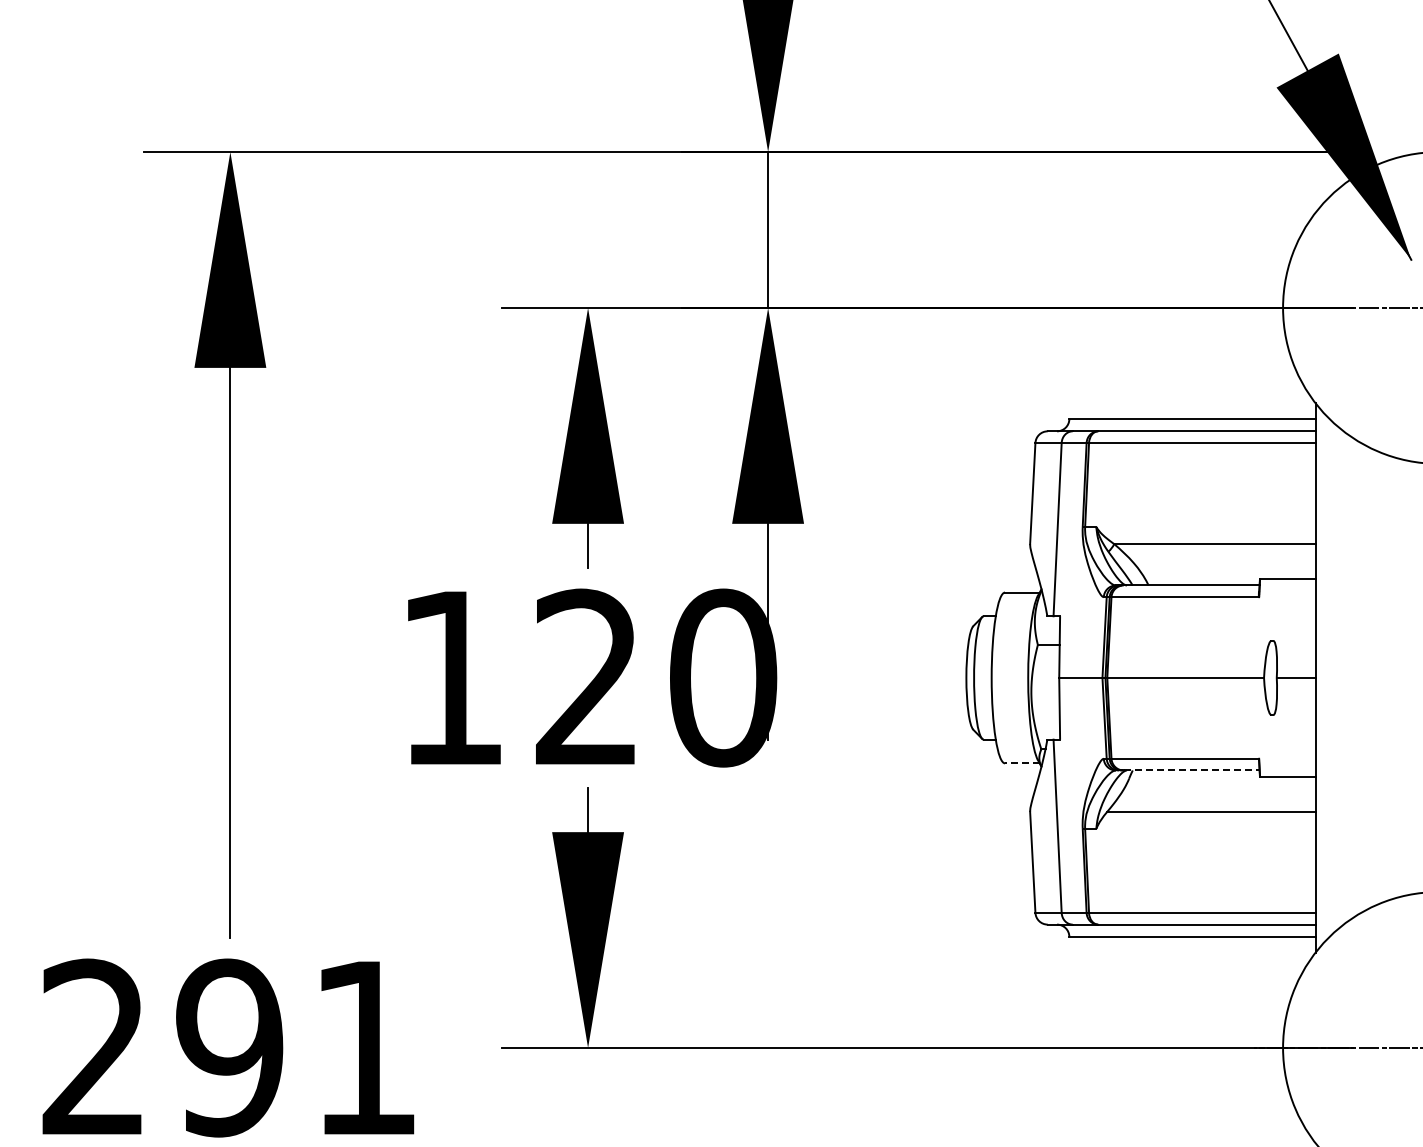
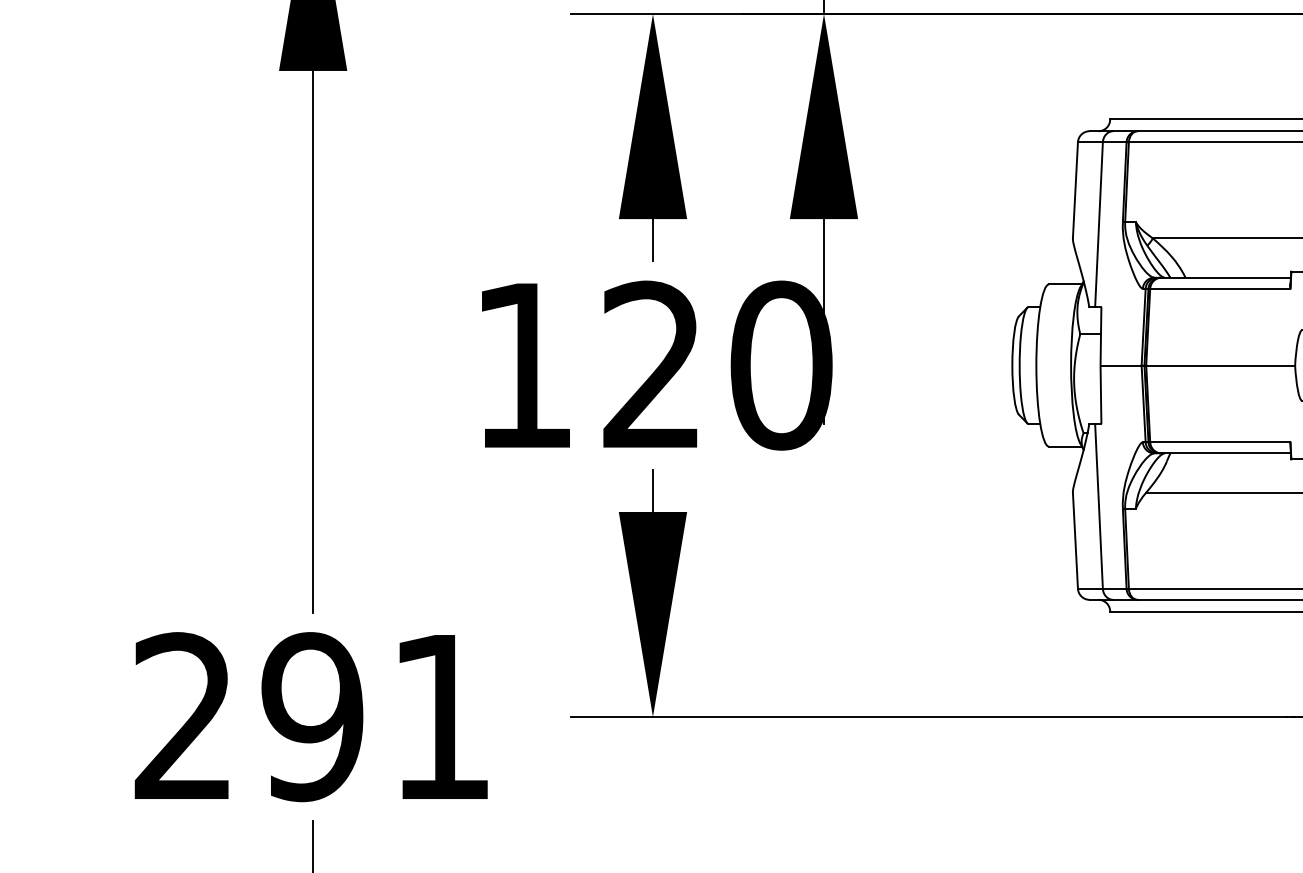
line: (1021, 763) -> (1064, 446), dashed -> solid
line: (1191, 770) -> (1226, 453), dashed -> solid

